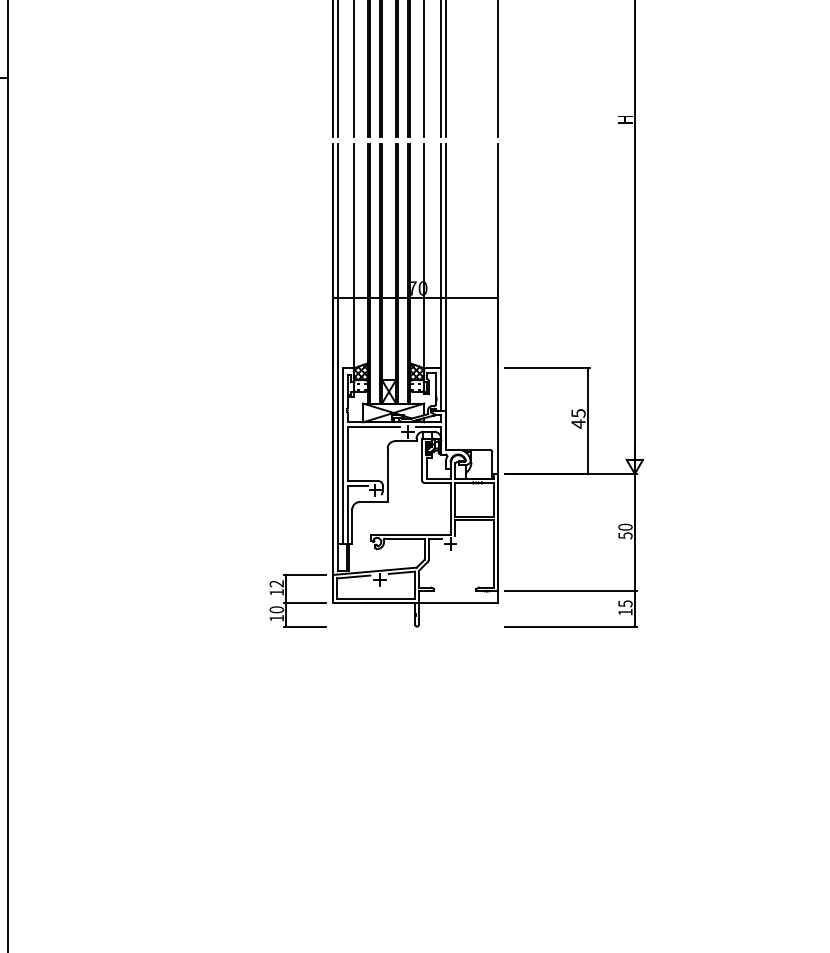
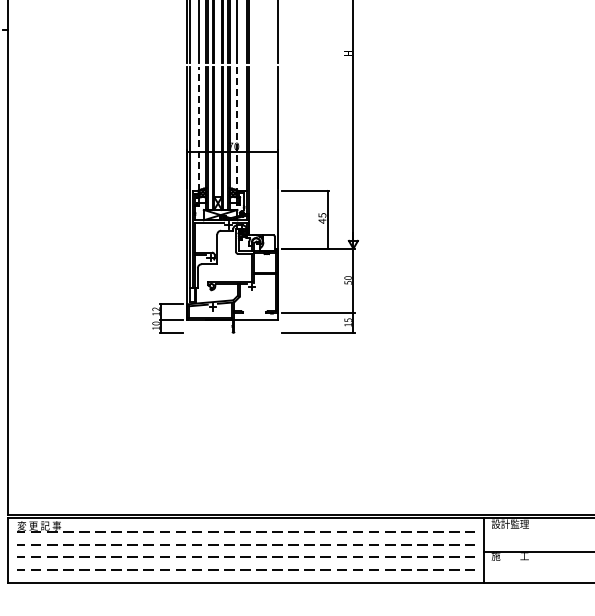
line: (353, 255) -> (198, 128), solid -> dashed
line: (424, 257) -> (237, 129), solid -> dashed

